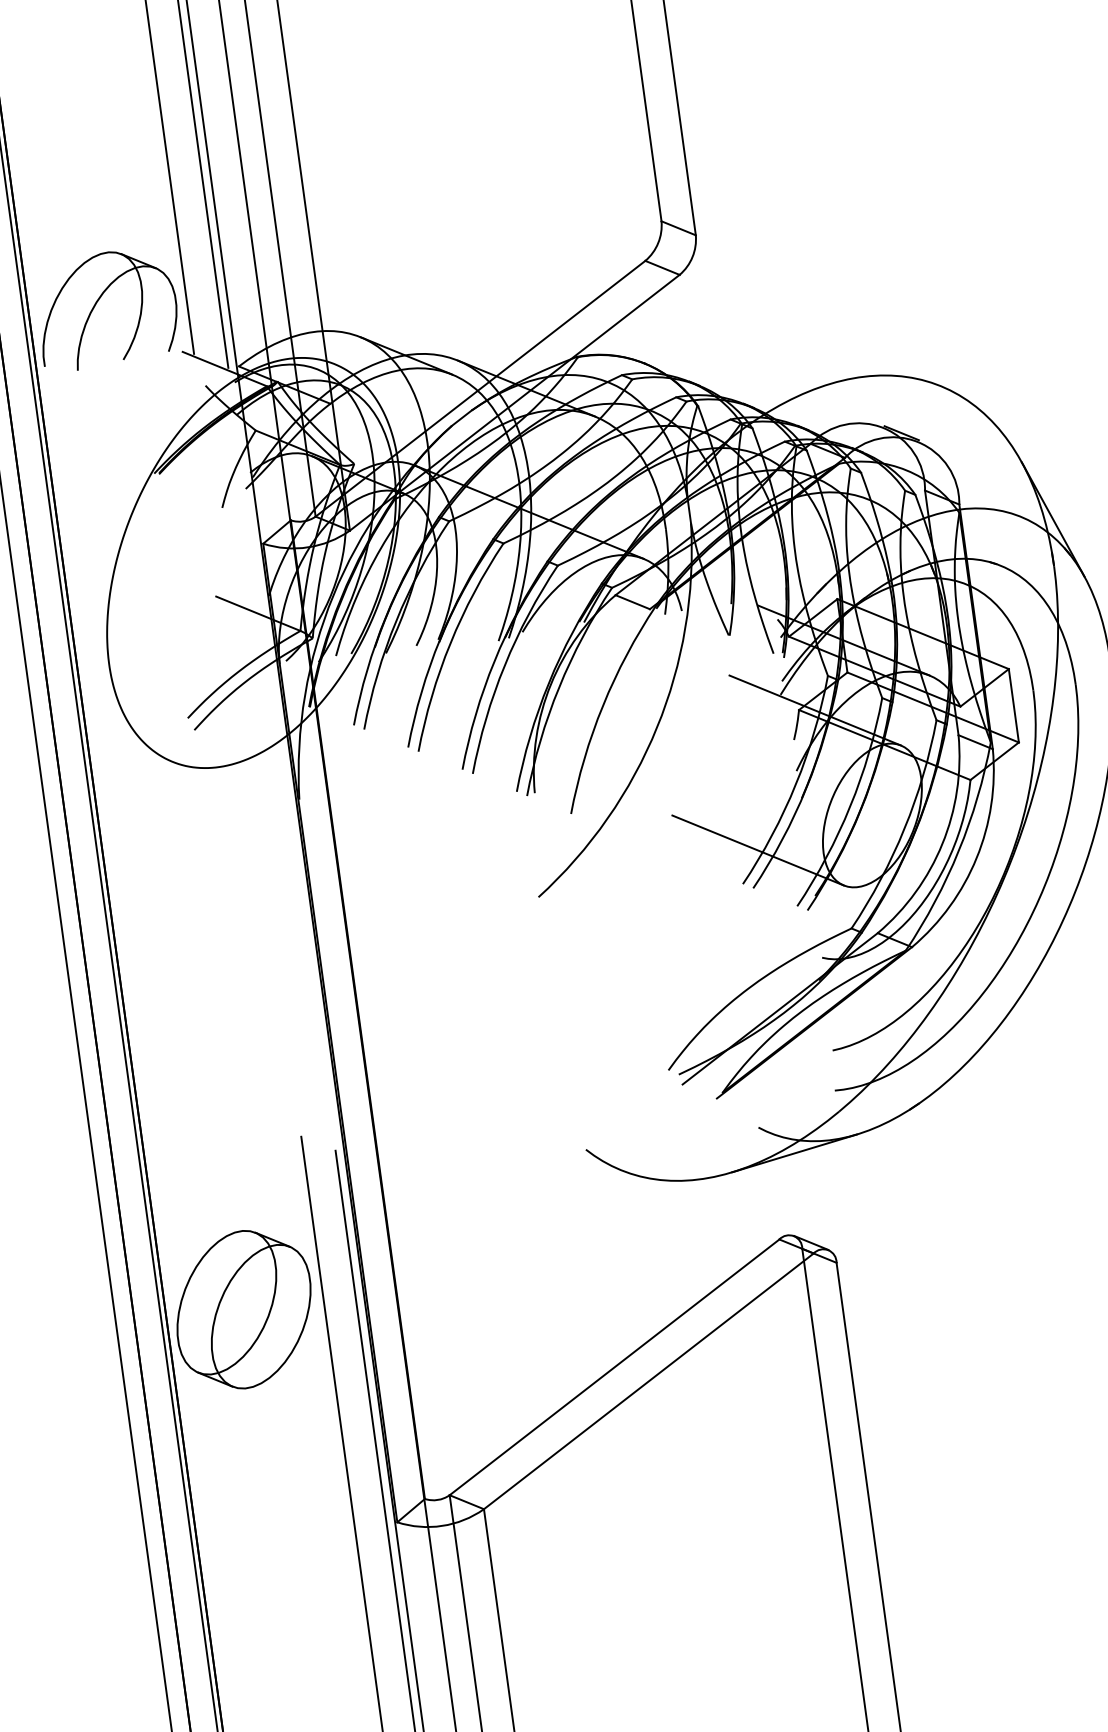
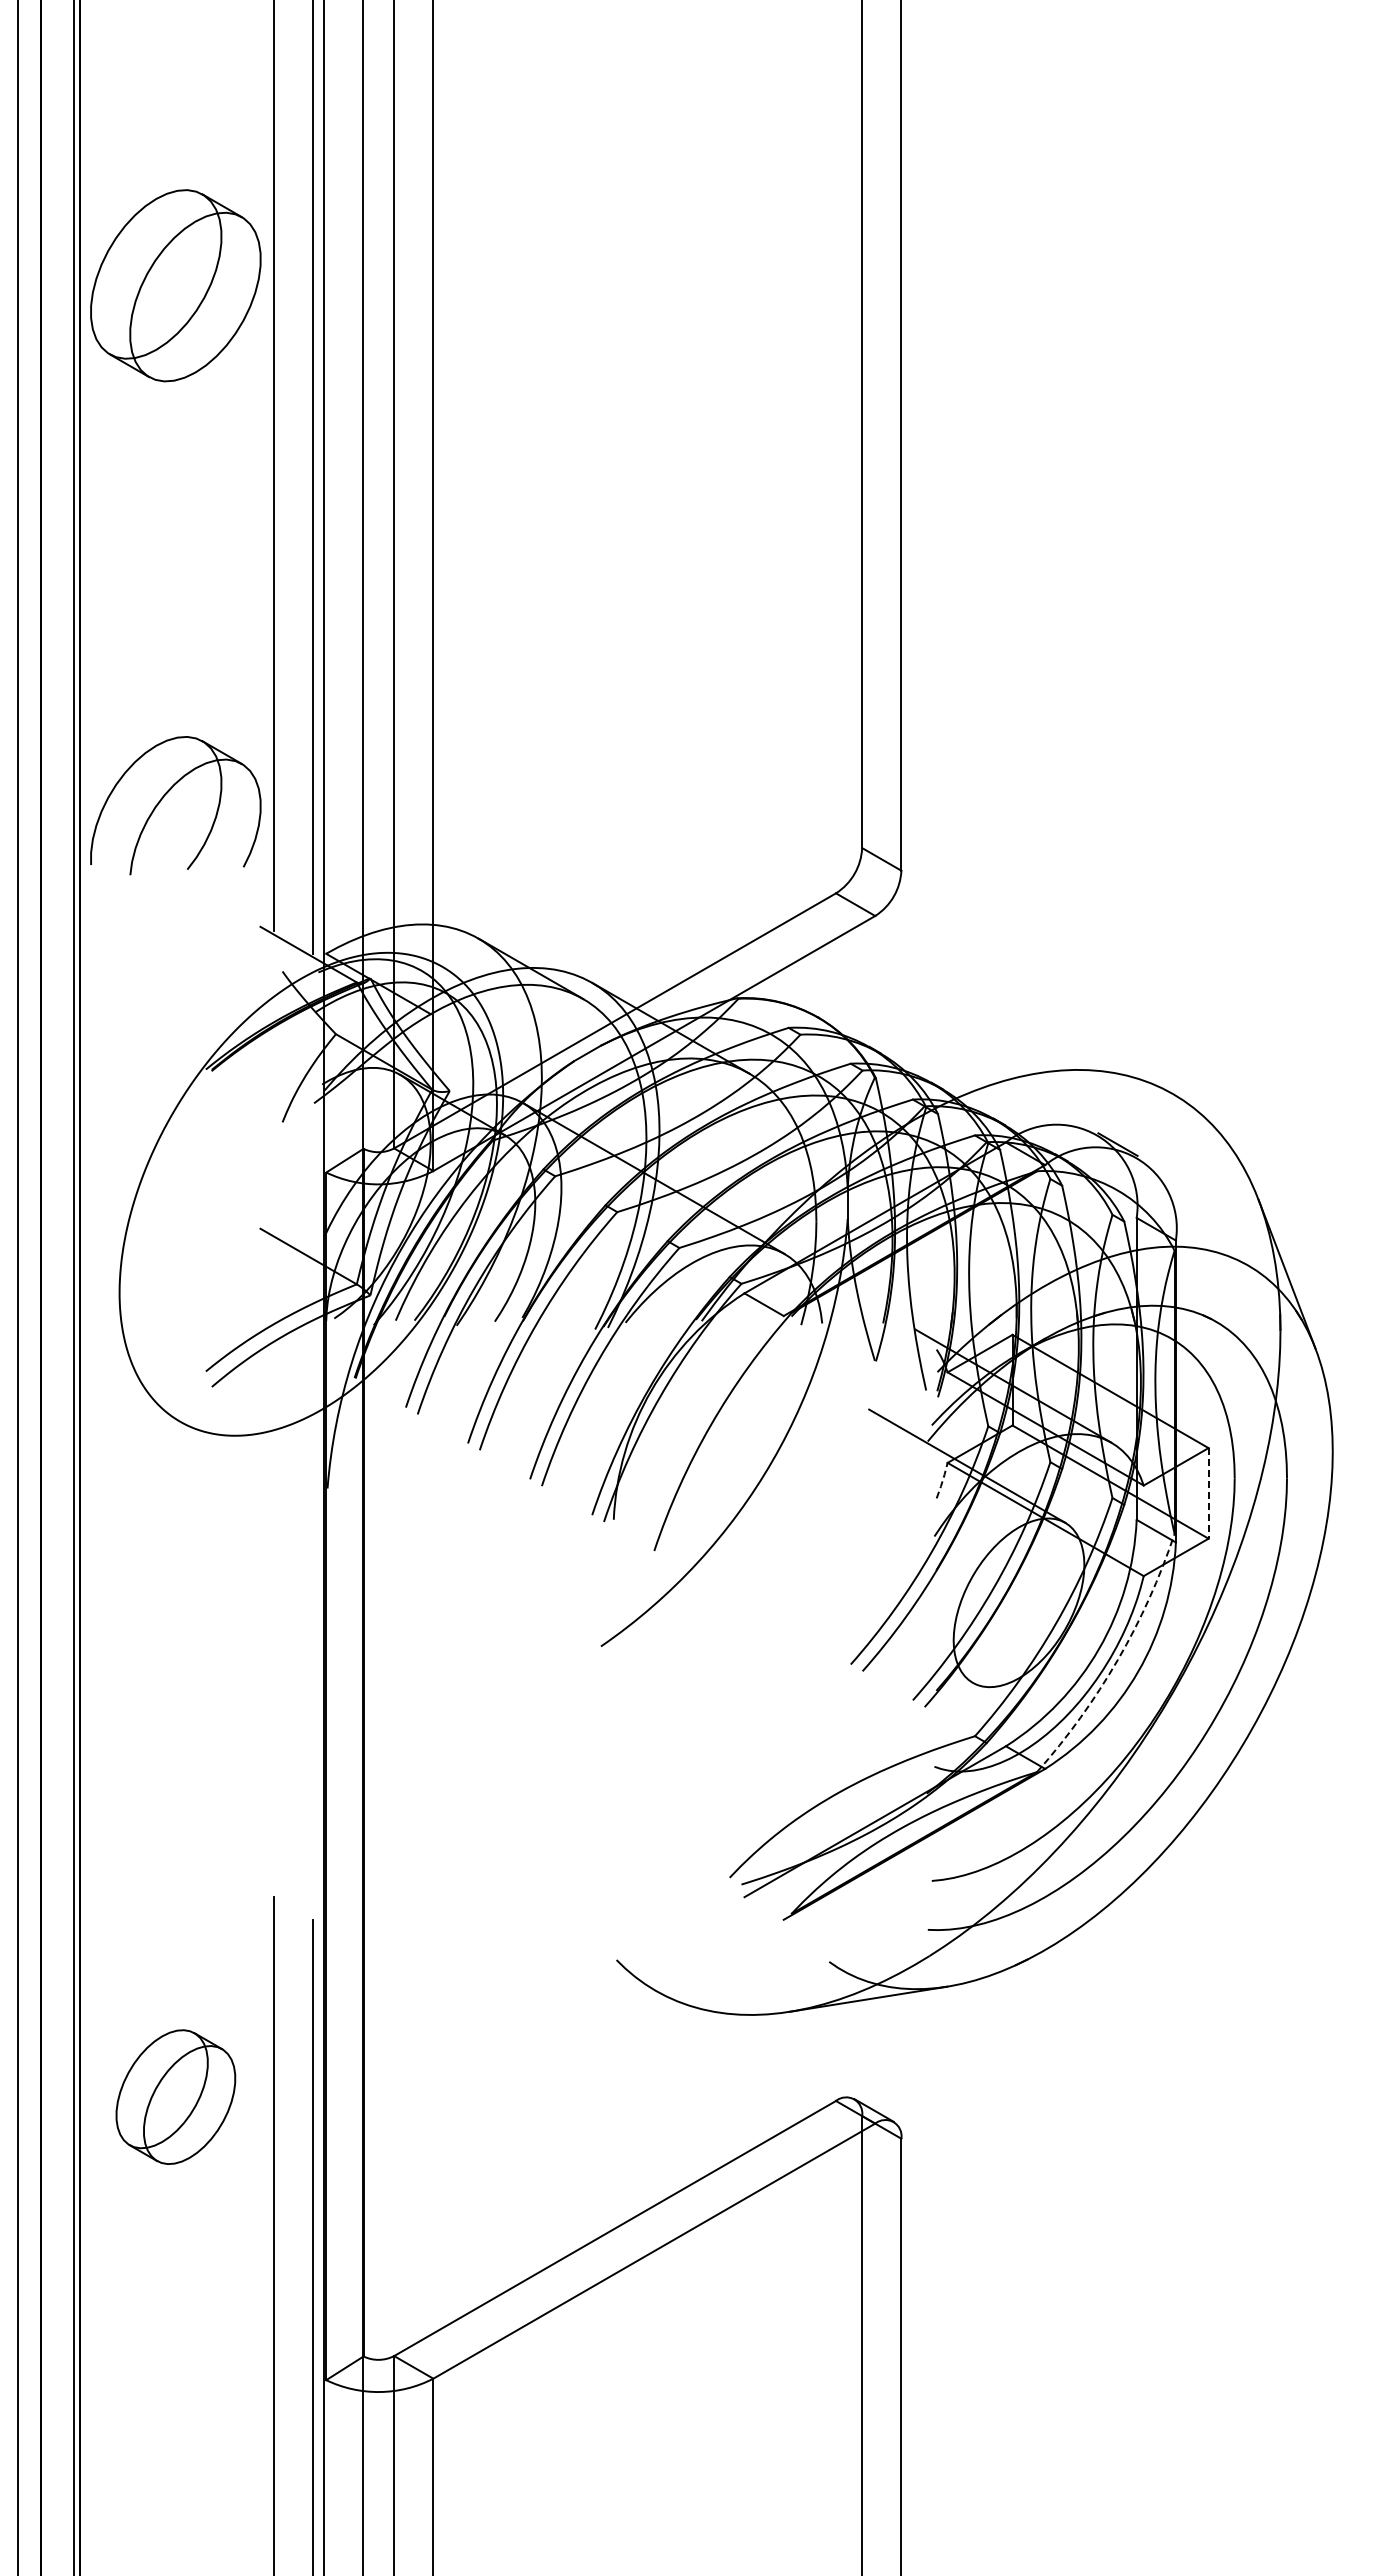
part: (96, 303) -> (164, 797), moved
line: (1013, 705) -> (1208, 1493), solid -> dashed
line: (796, 724) -> (942, 1480), solid -> dashed
line: (757, 849) -> (874, 1625), removed
arc: (958, 850) -> (1117, 1659), solid -> dashed
part: (243, 1309) -> (175, 2096), size x0.7

